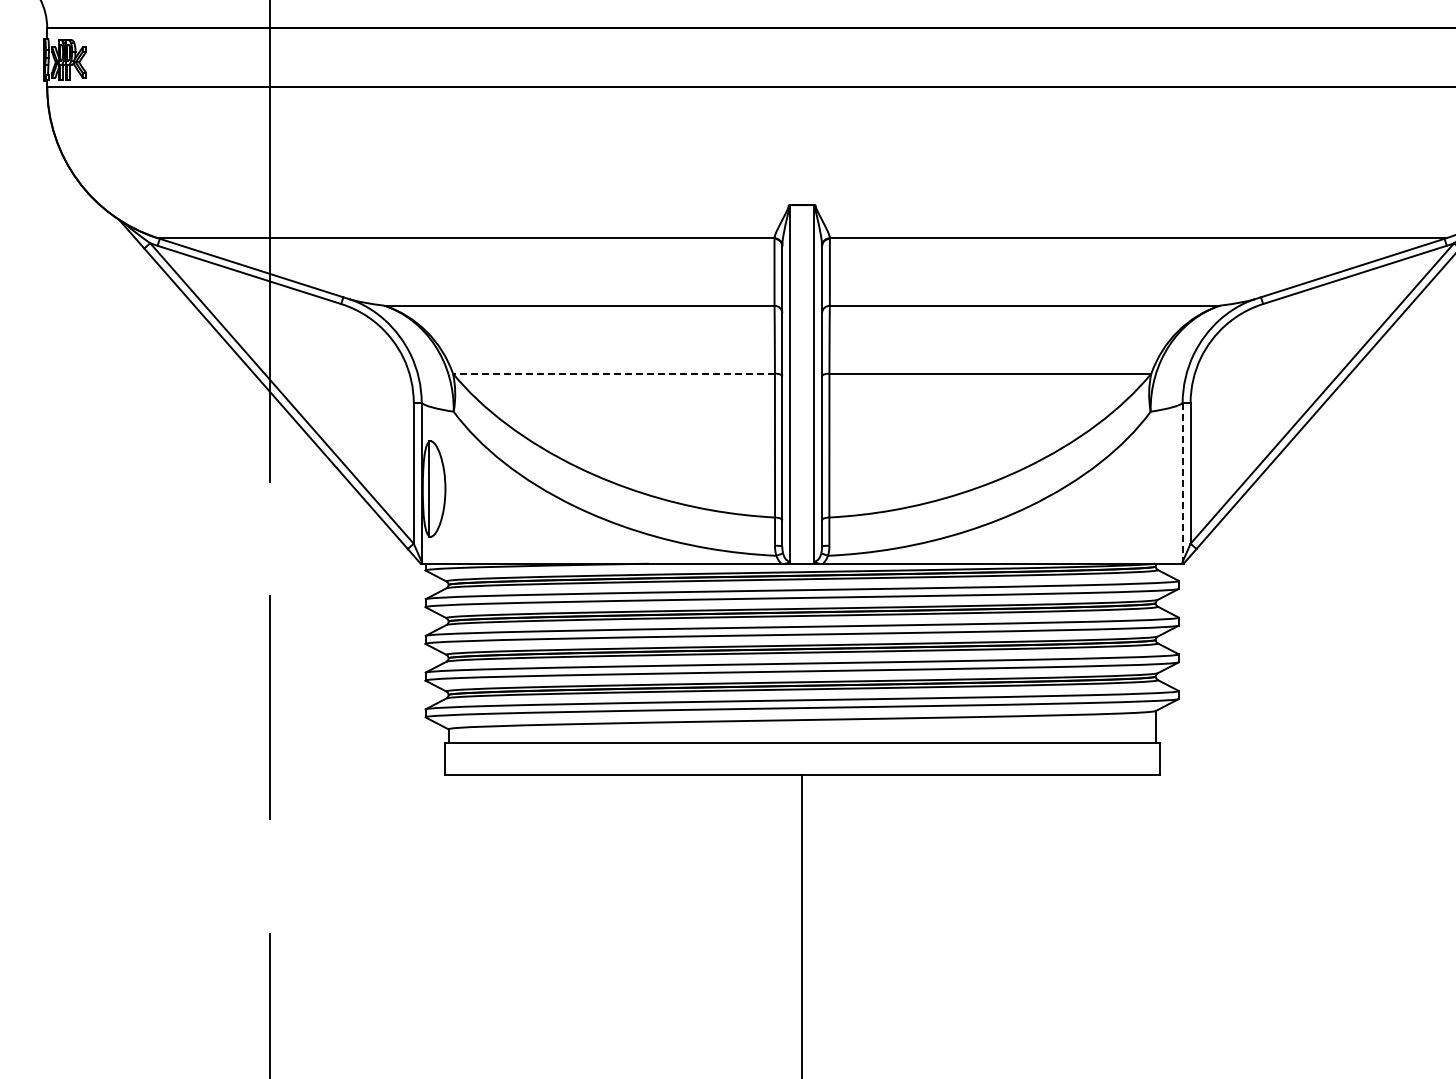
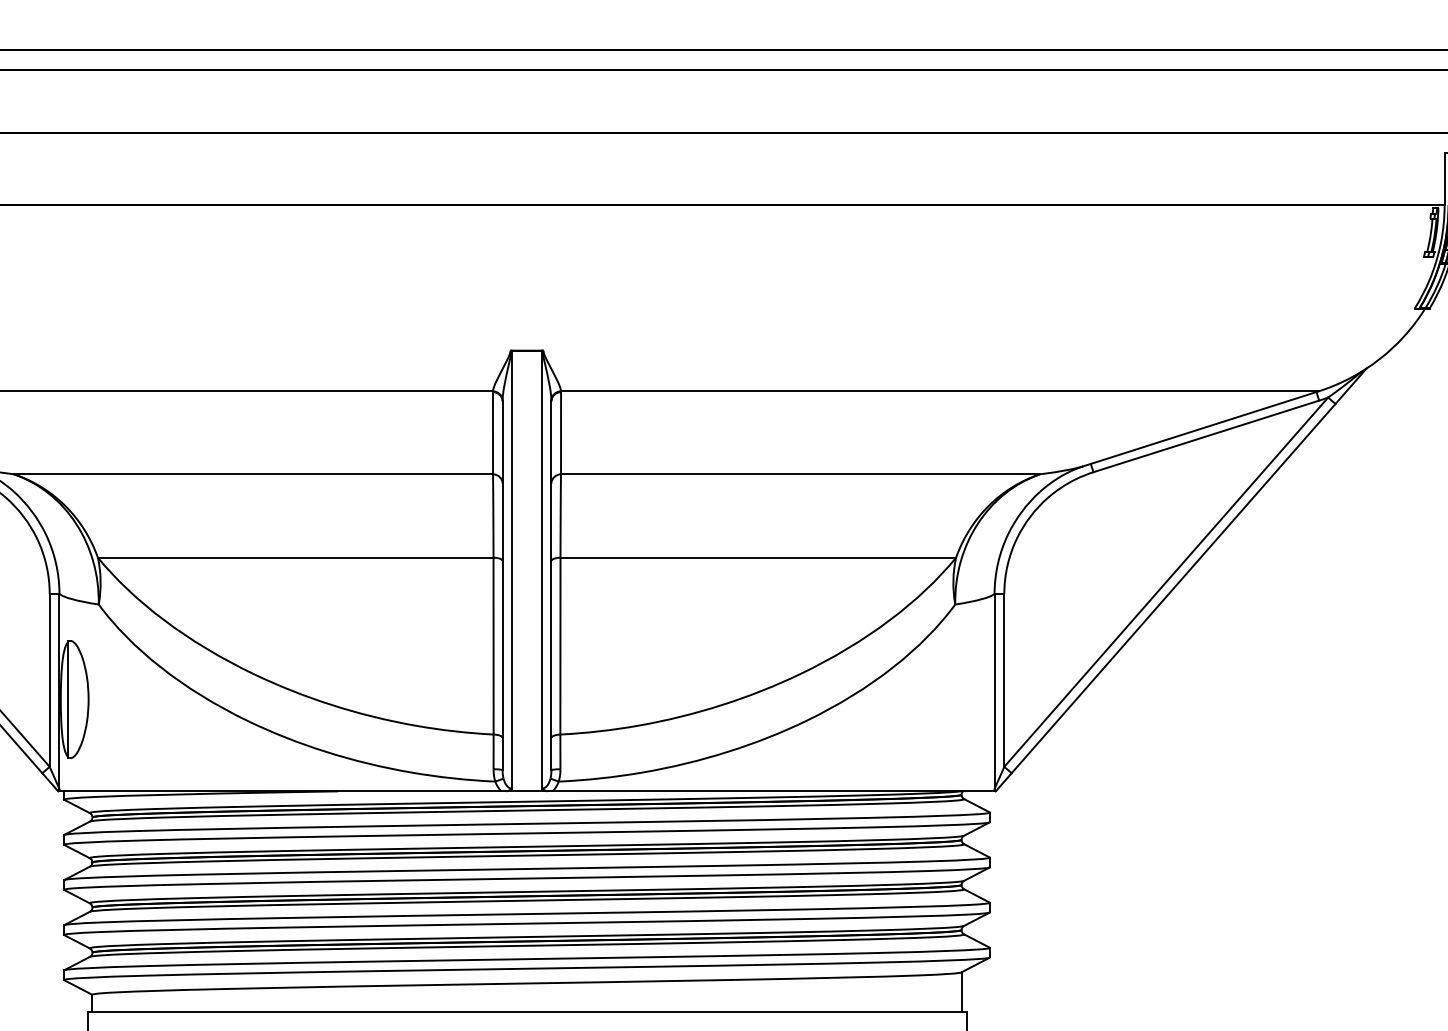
line: (613, 373) -> (295, 557), dashed -> solid
line: (1182, 482) -> (994, 691), dashed -> solid

